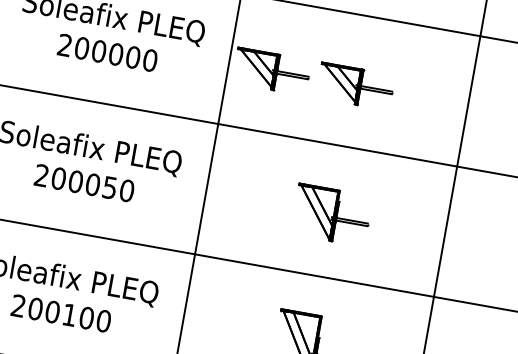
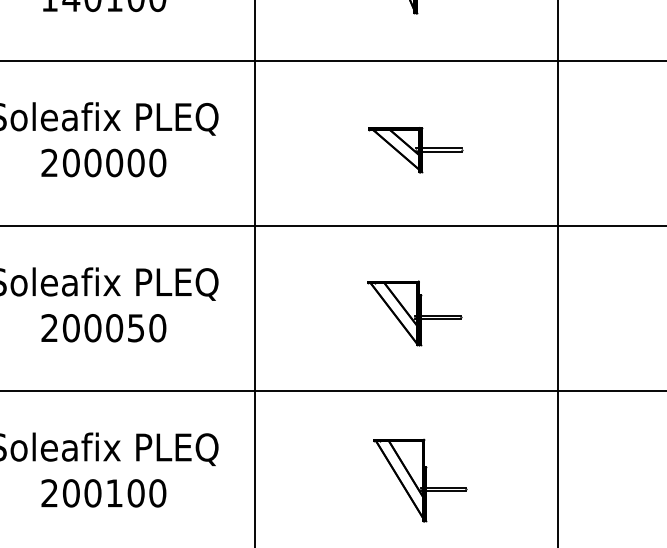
part: (271, 71) -> (309, 150), removed

